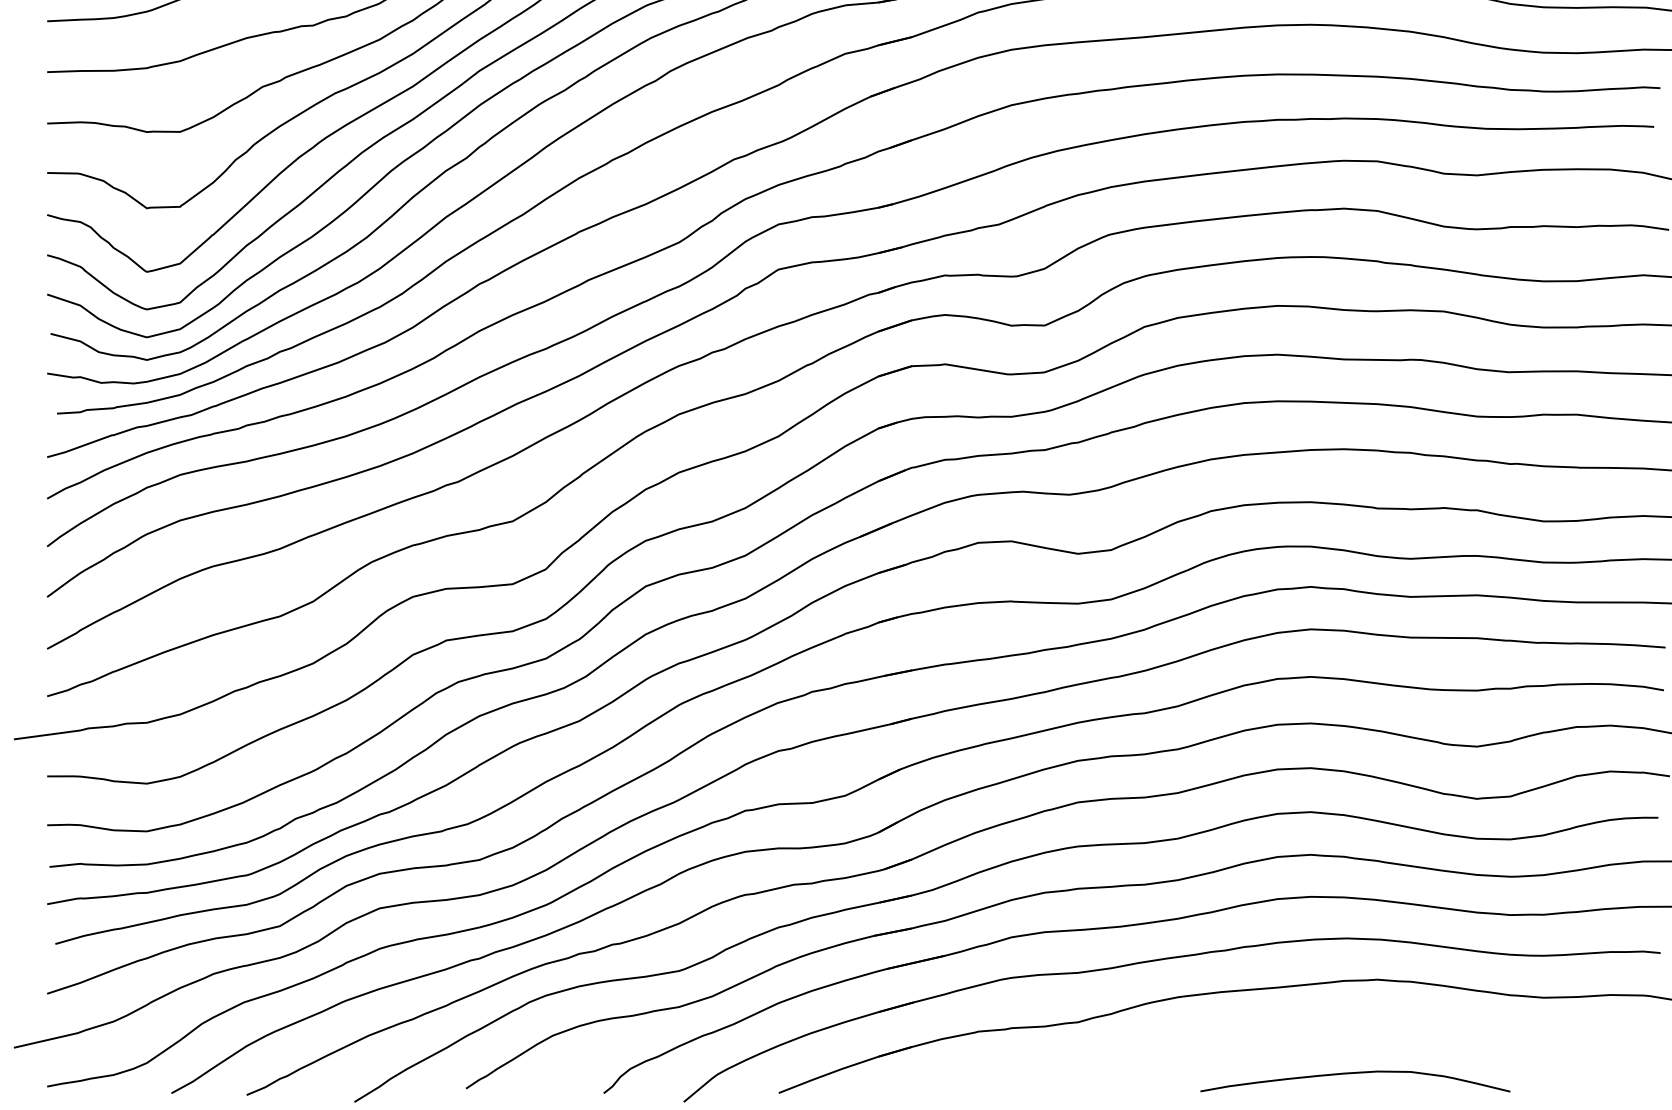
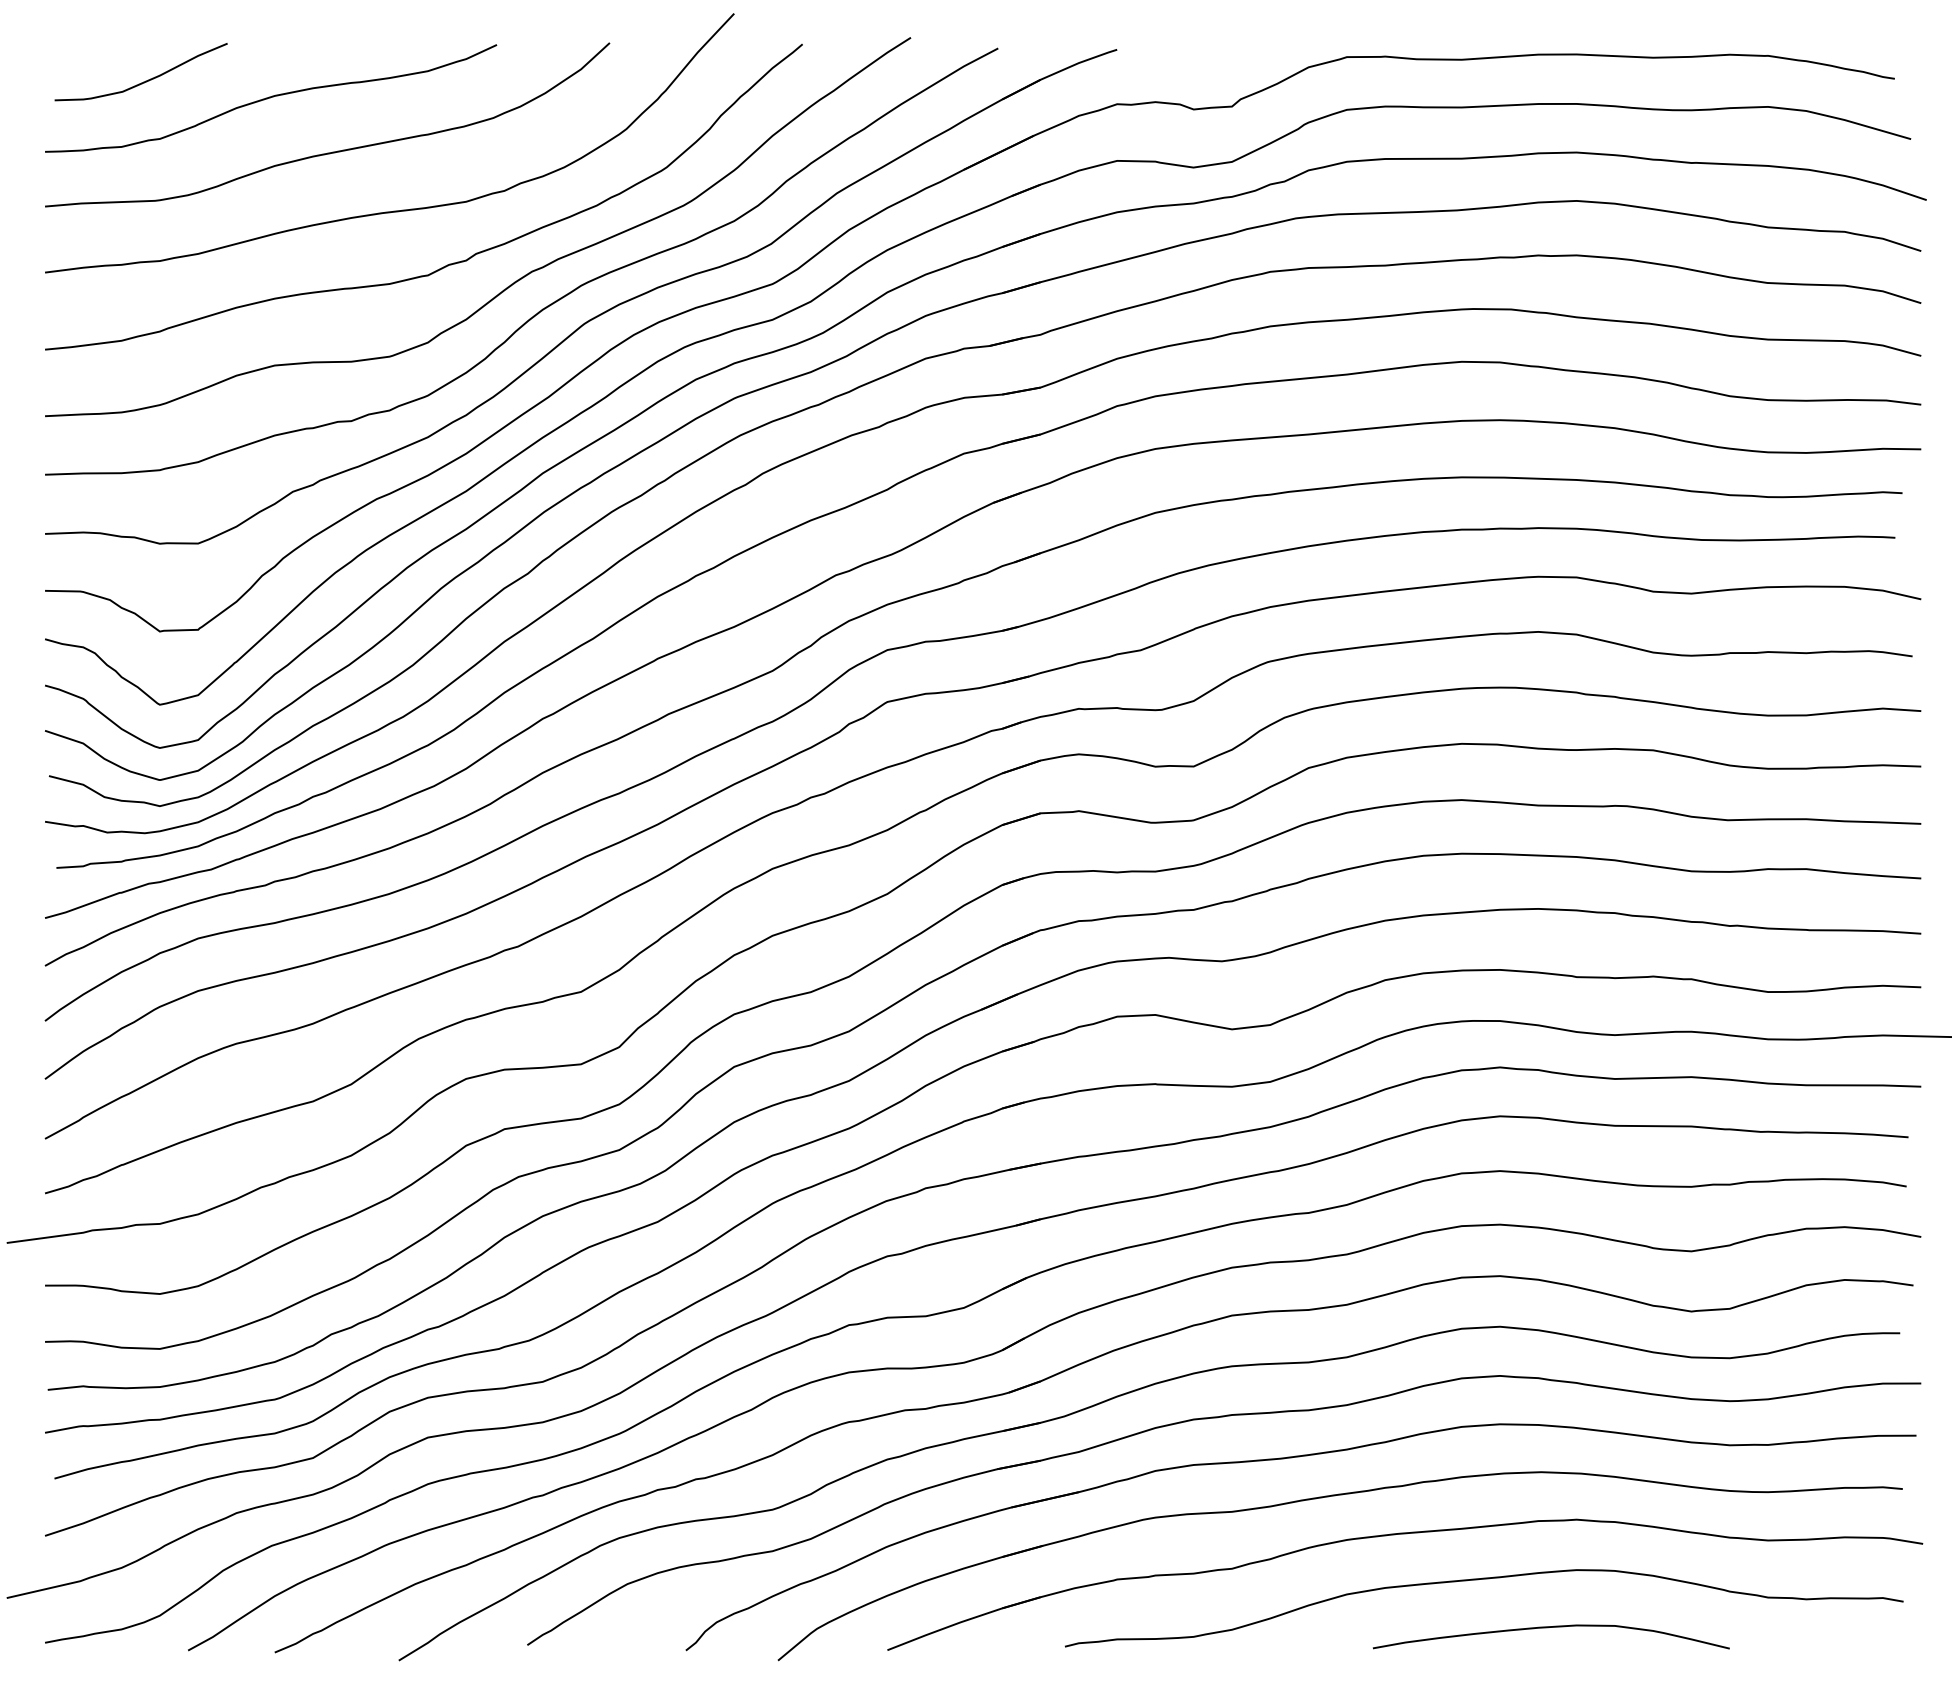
curve: (1292, 1032) -> (1478, 1580), added

